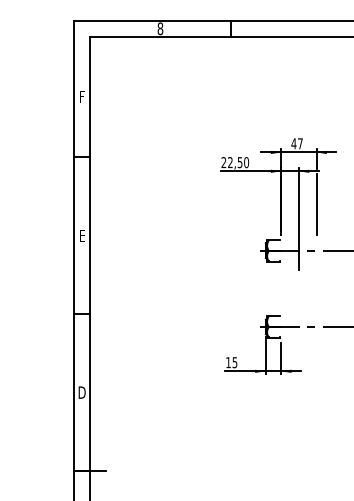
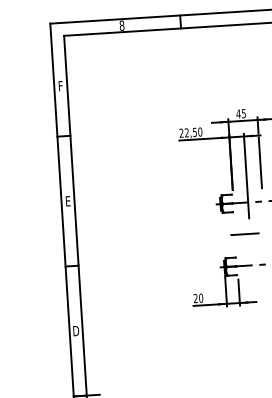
text: (300, 143) -> (243, 113), 47 -> 45
line: (292, 288) -> (244, 233), added
text: (231, 362) -> (198, 298), 15 -> 20

